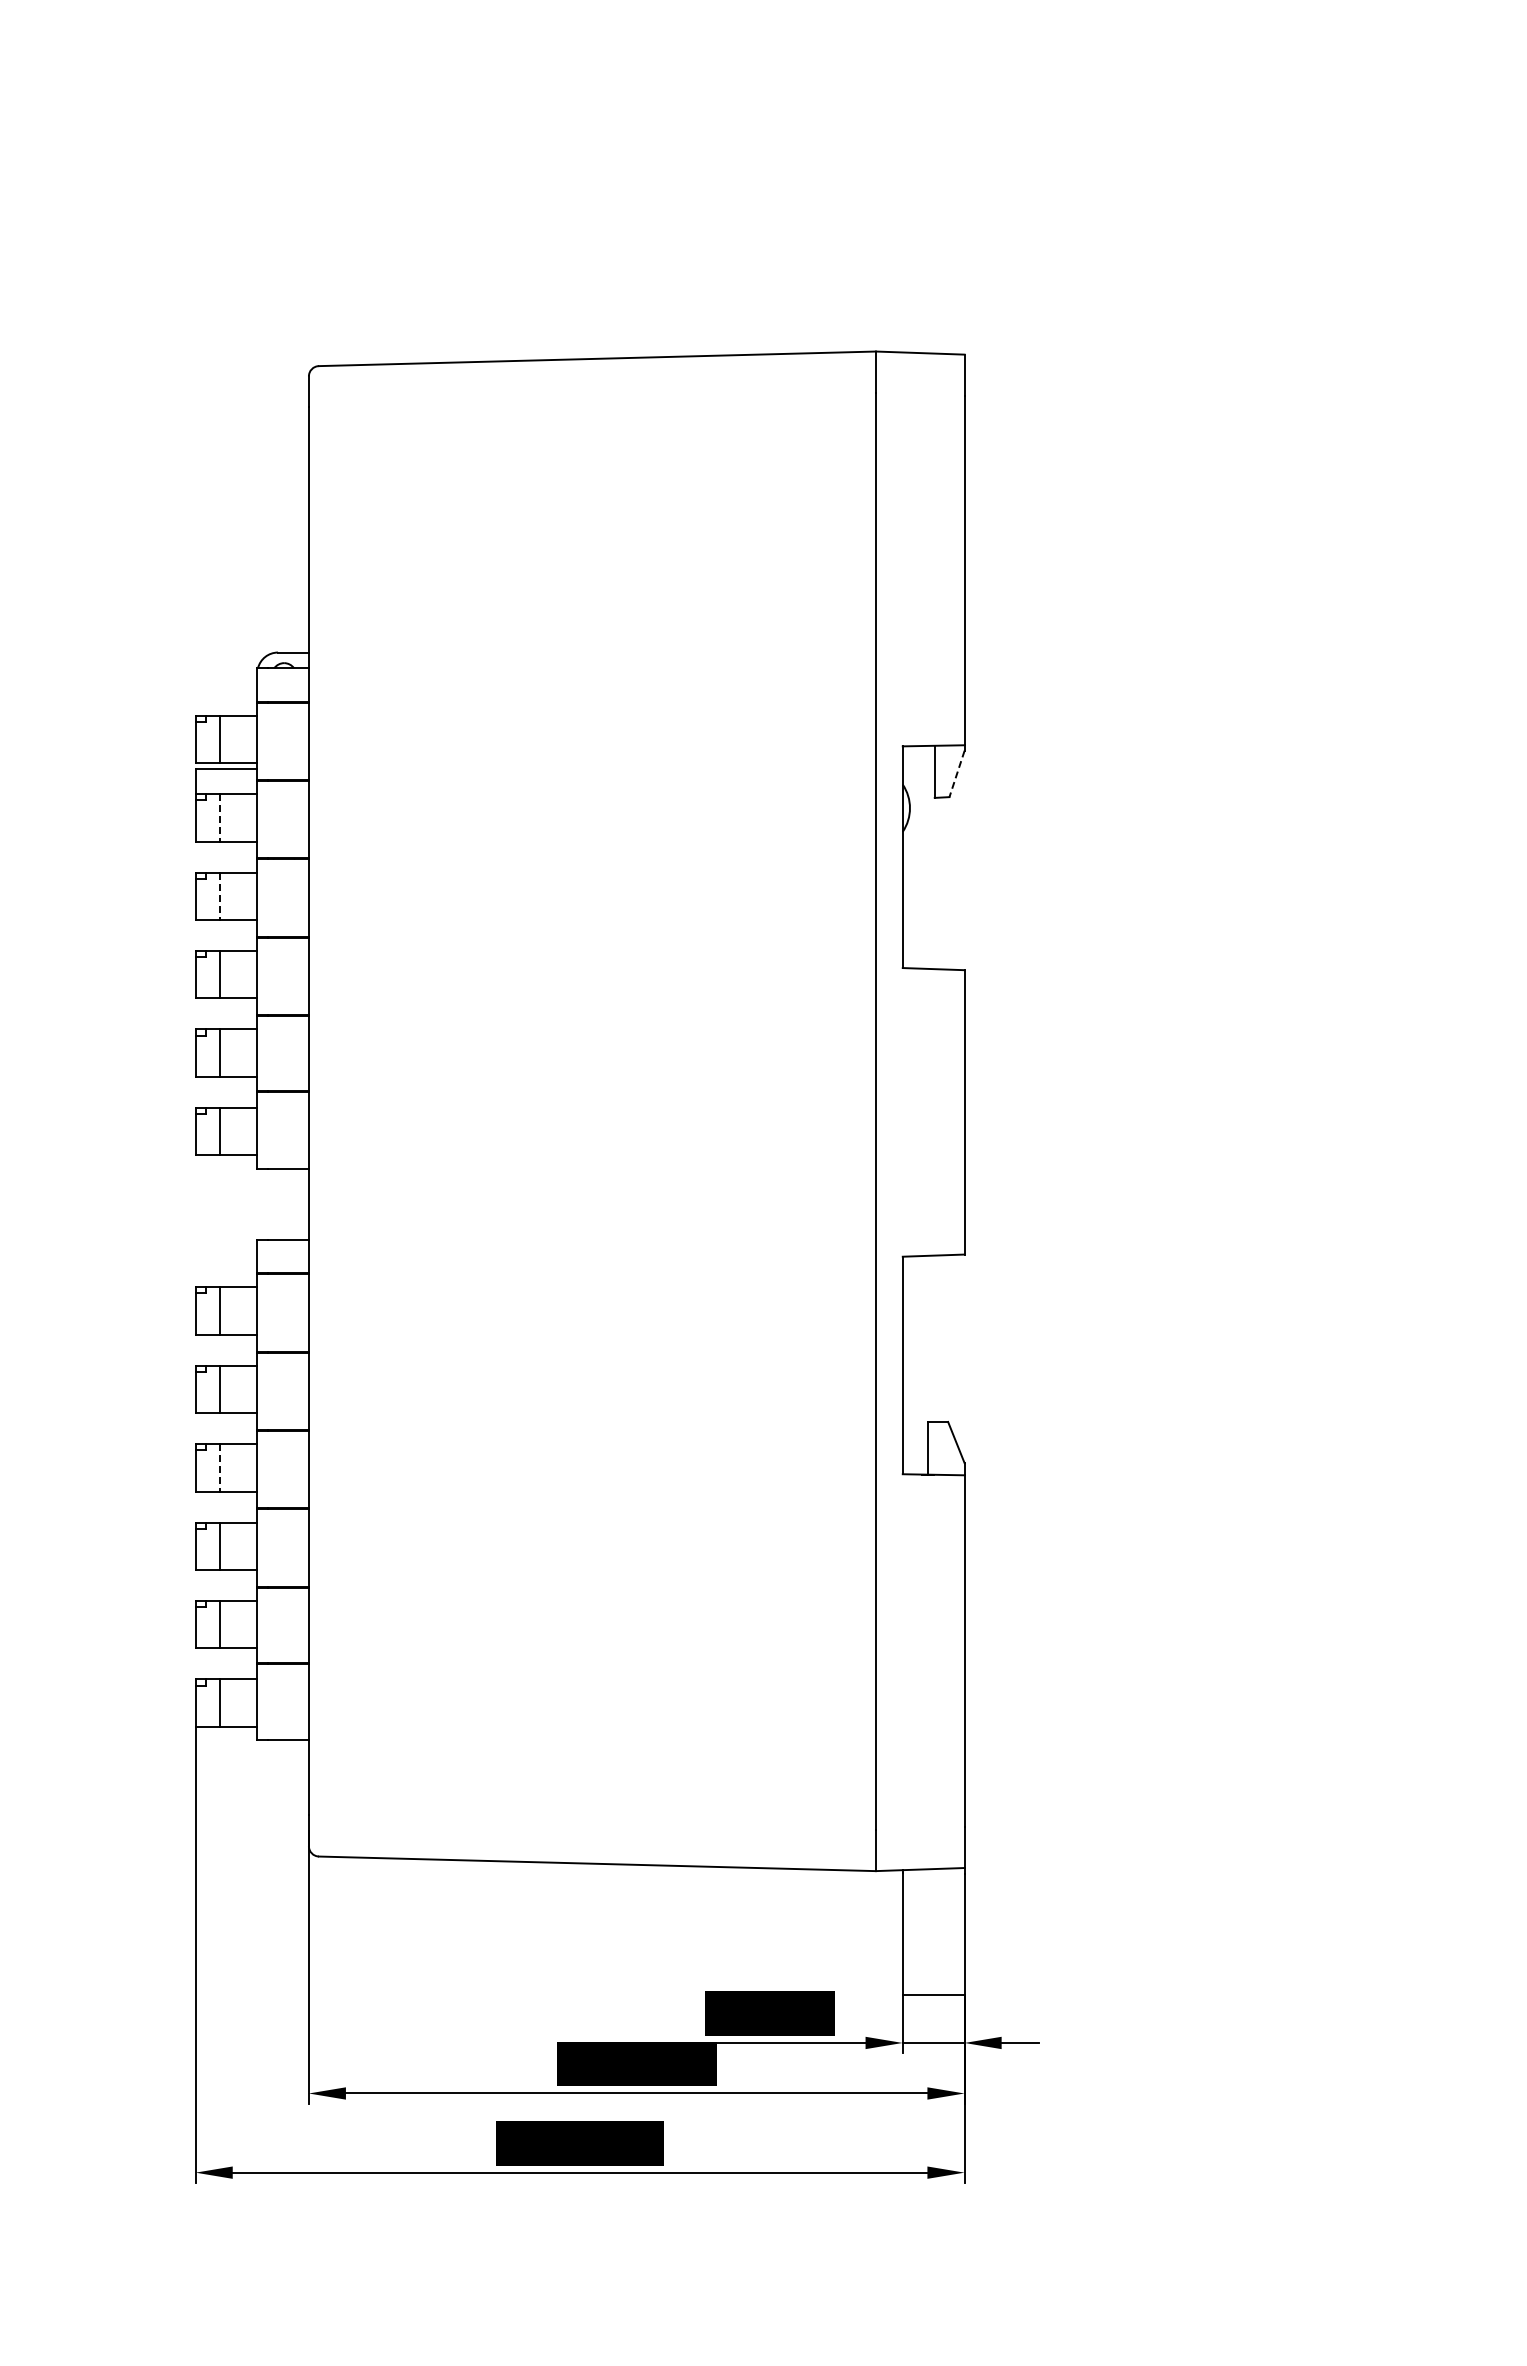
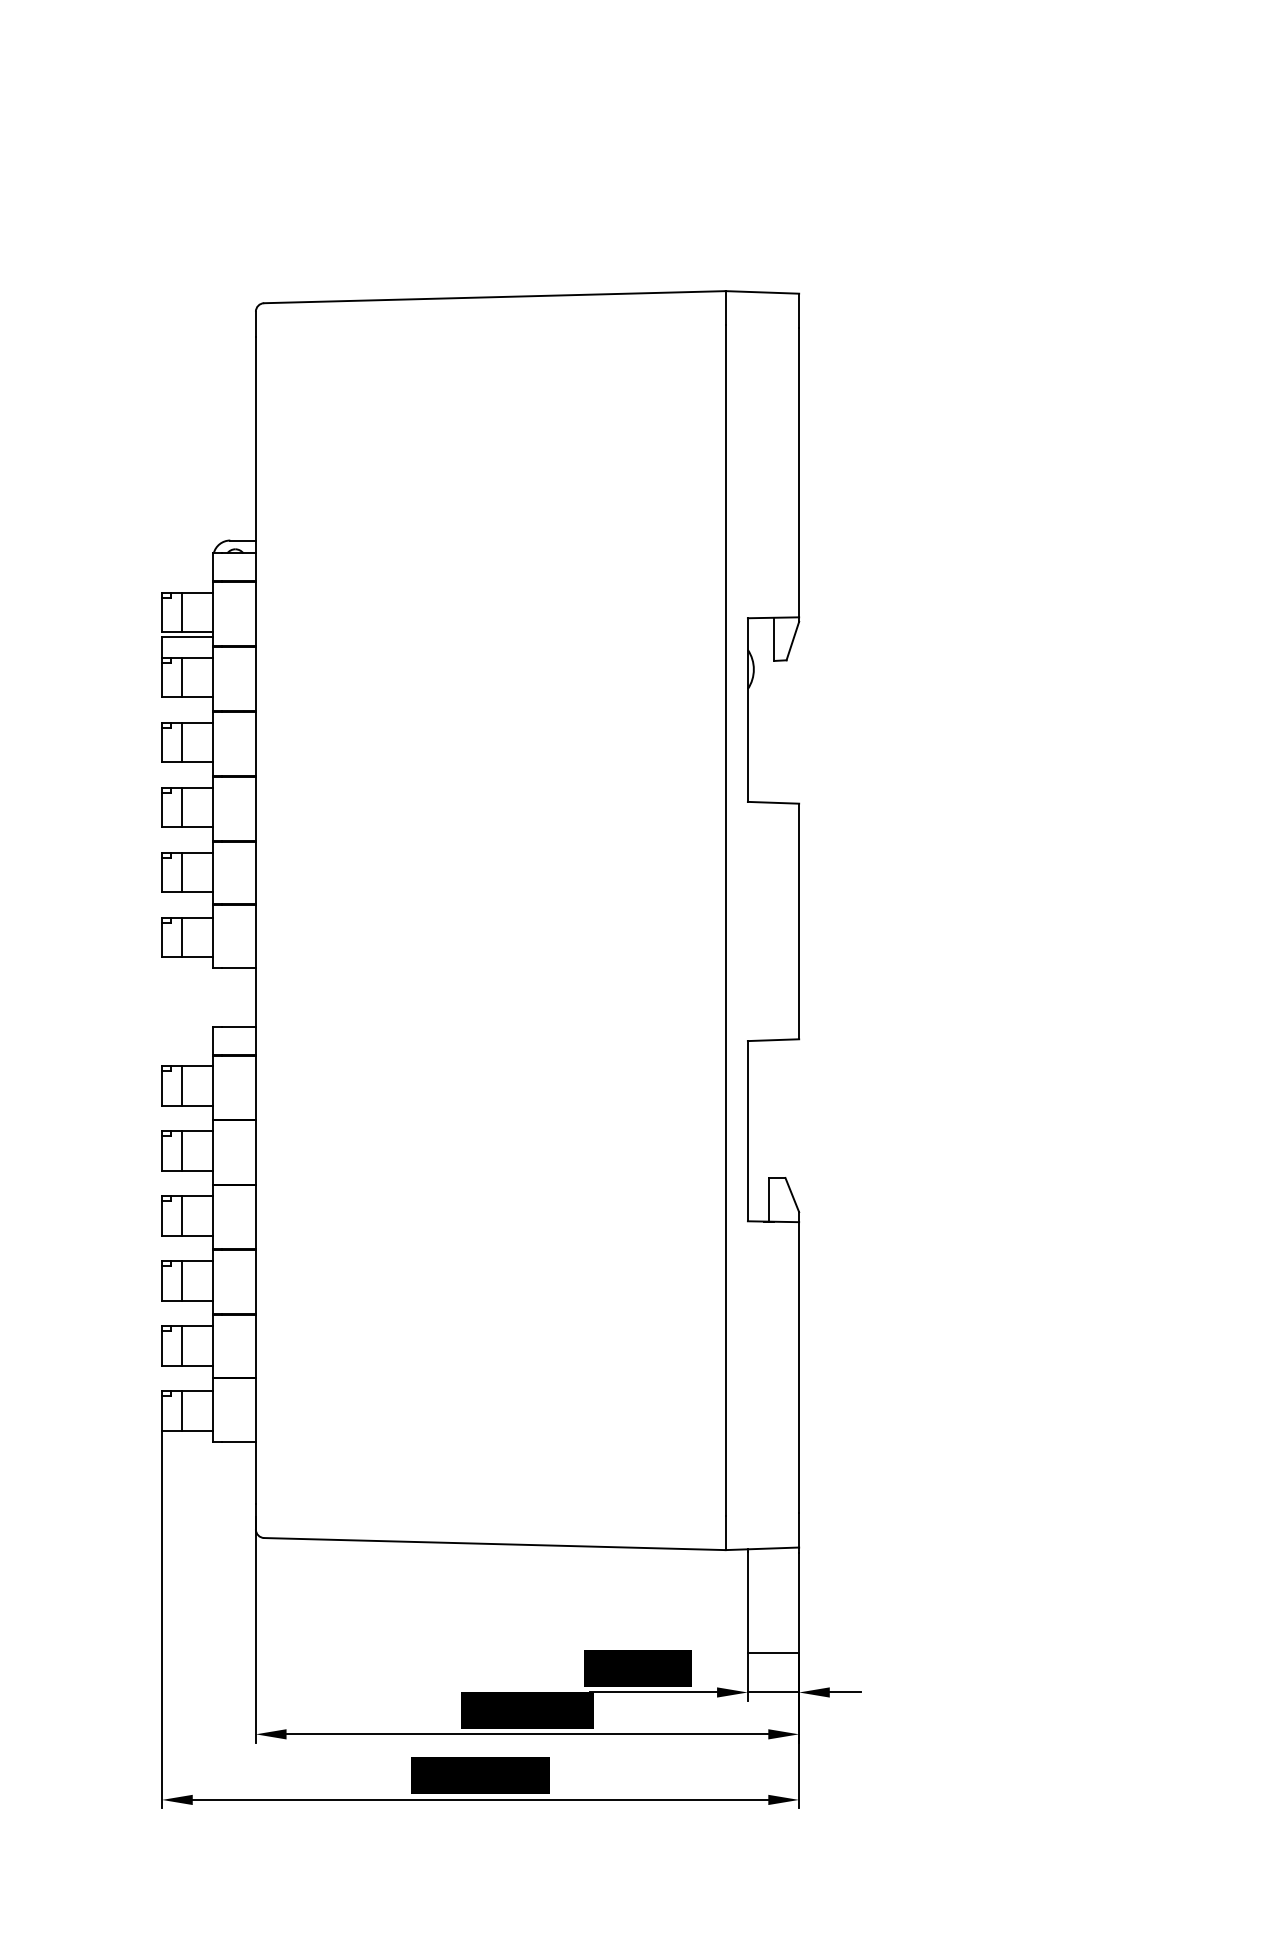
line: (956, 774) -> (792, 641), dashed -> solid
line: (220, 817) -> (182, 677), dashed -> solid
line: (220, 896) -> (182, 742), dashed -> solid
line: (220, 1467) -> (182, 1215), dashed -> solid

